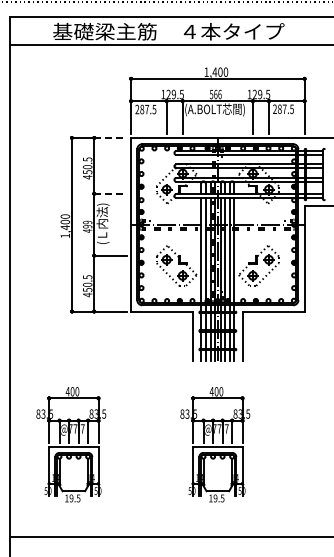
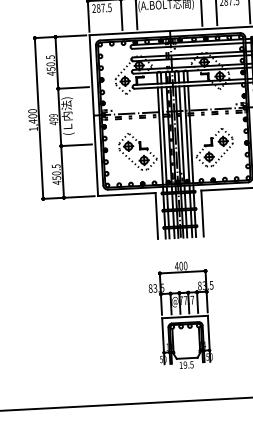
line: (110, 137) -> (70, 35), dashed -> solid
line: (110, 193) -> (73, 87), dashed -> solid
part: (71, 444) -> (49, 322), removed

